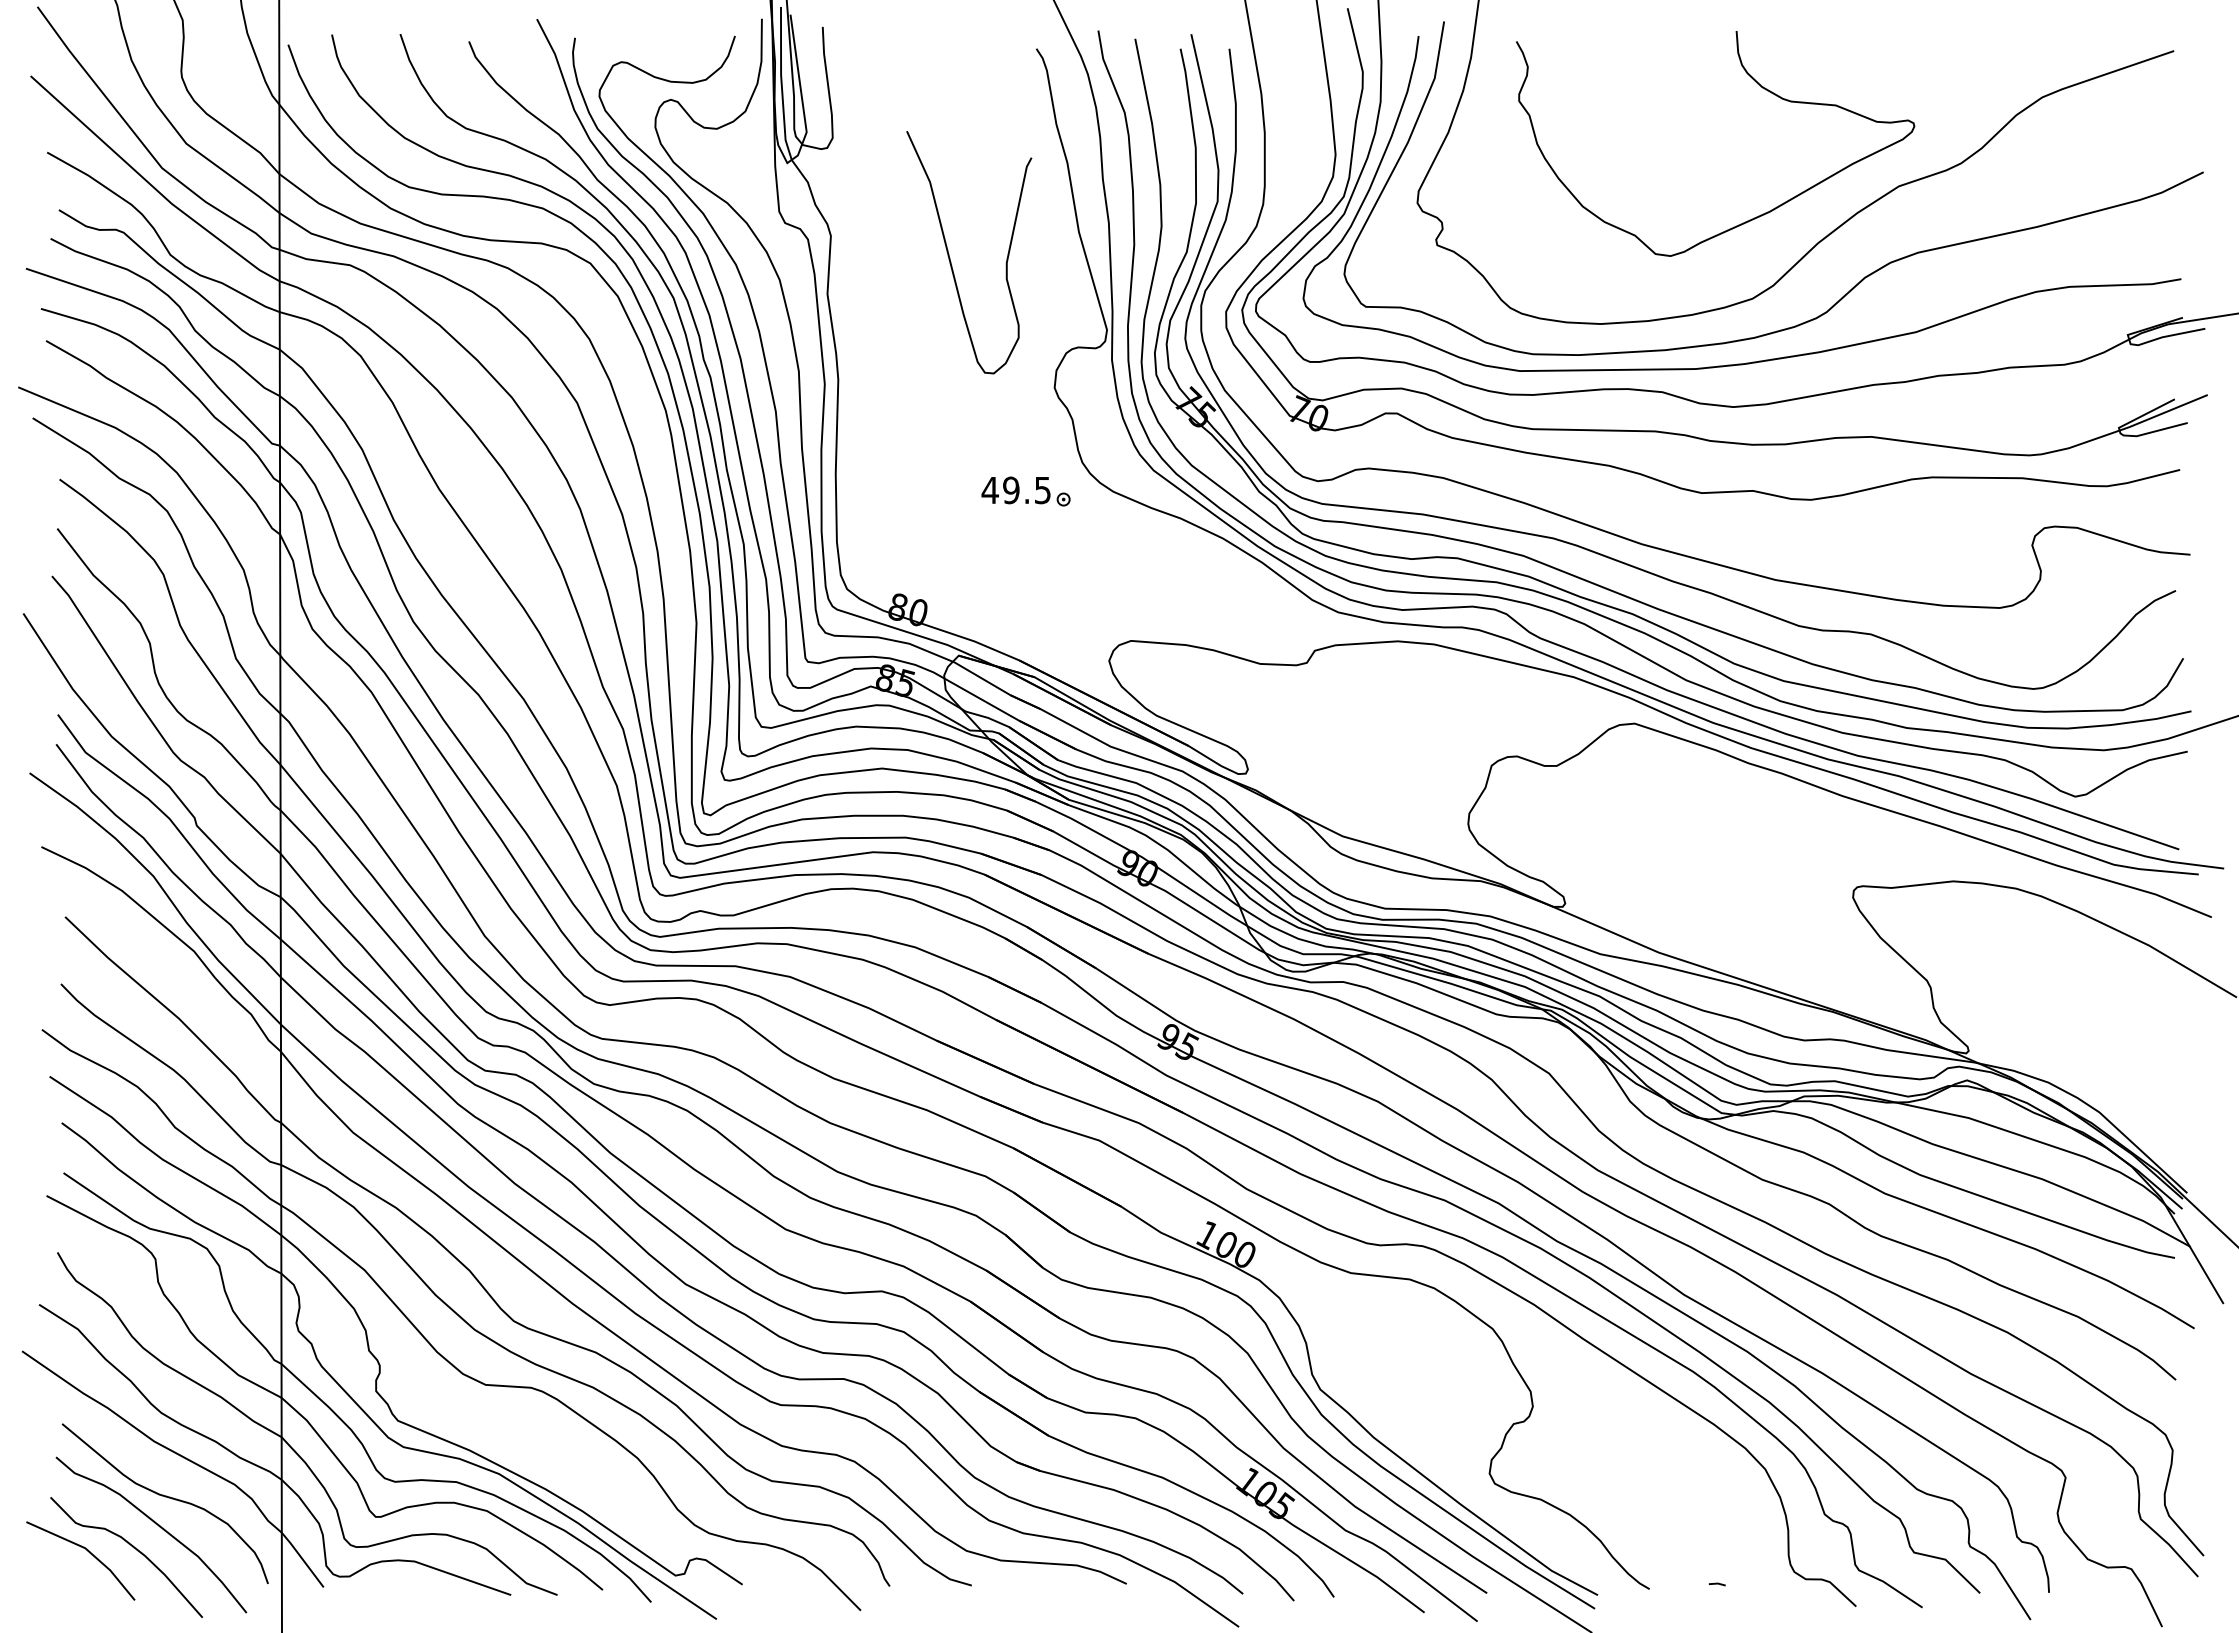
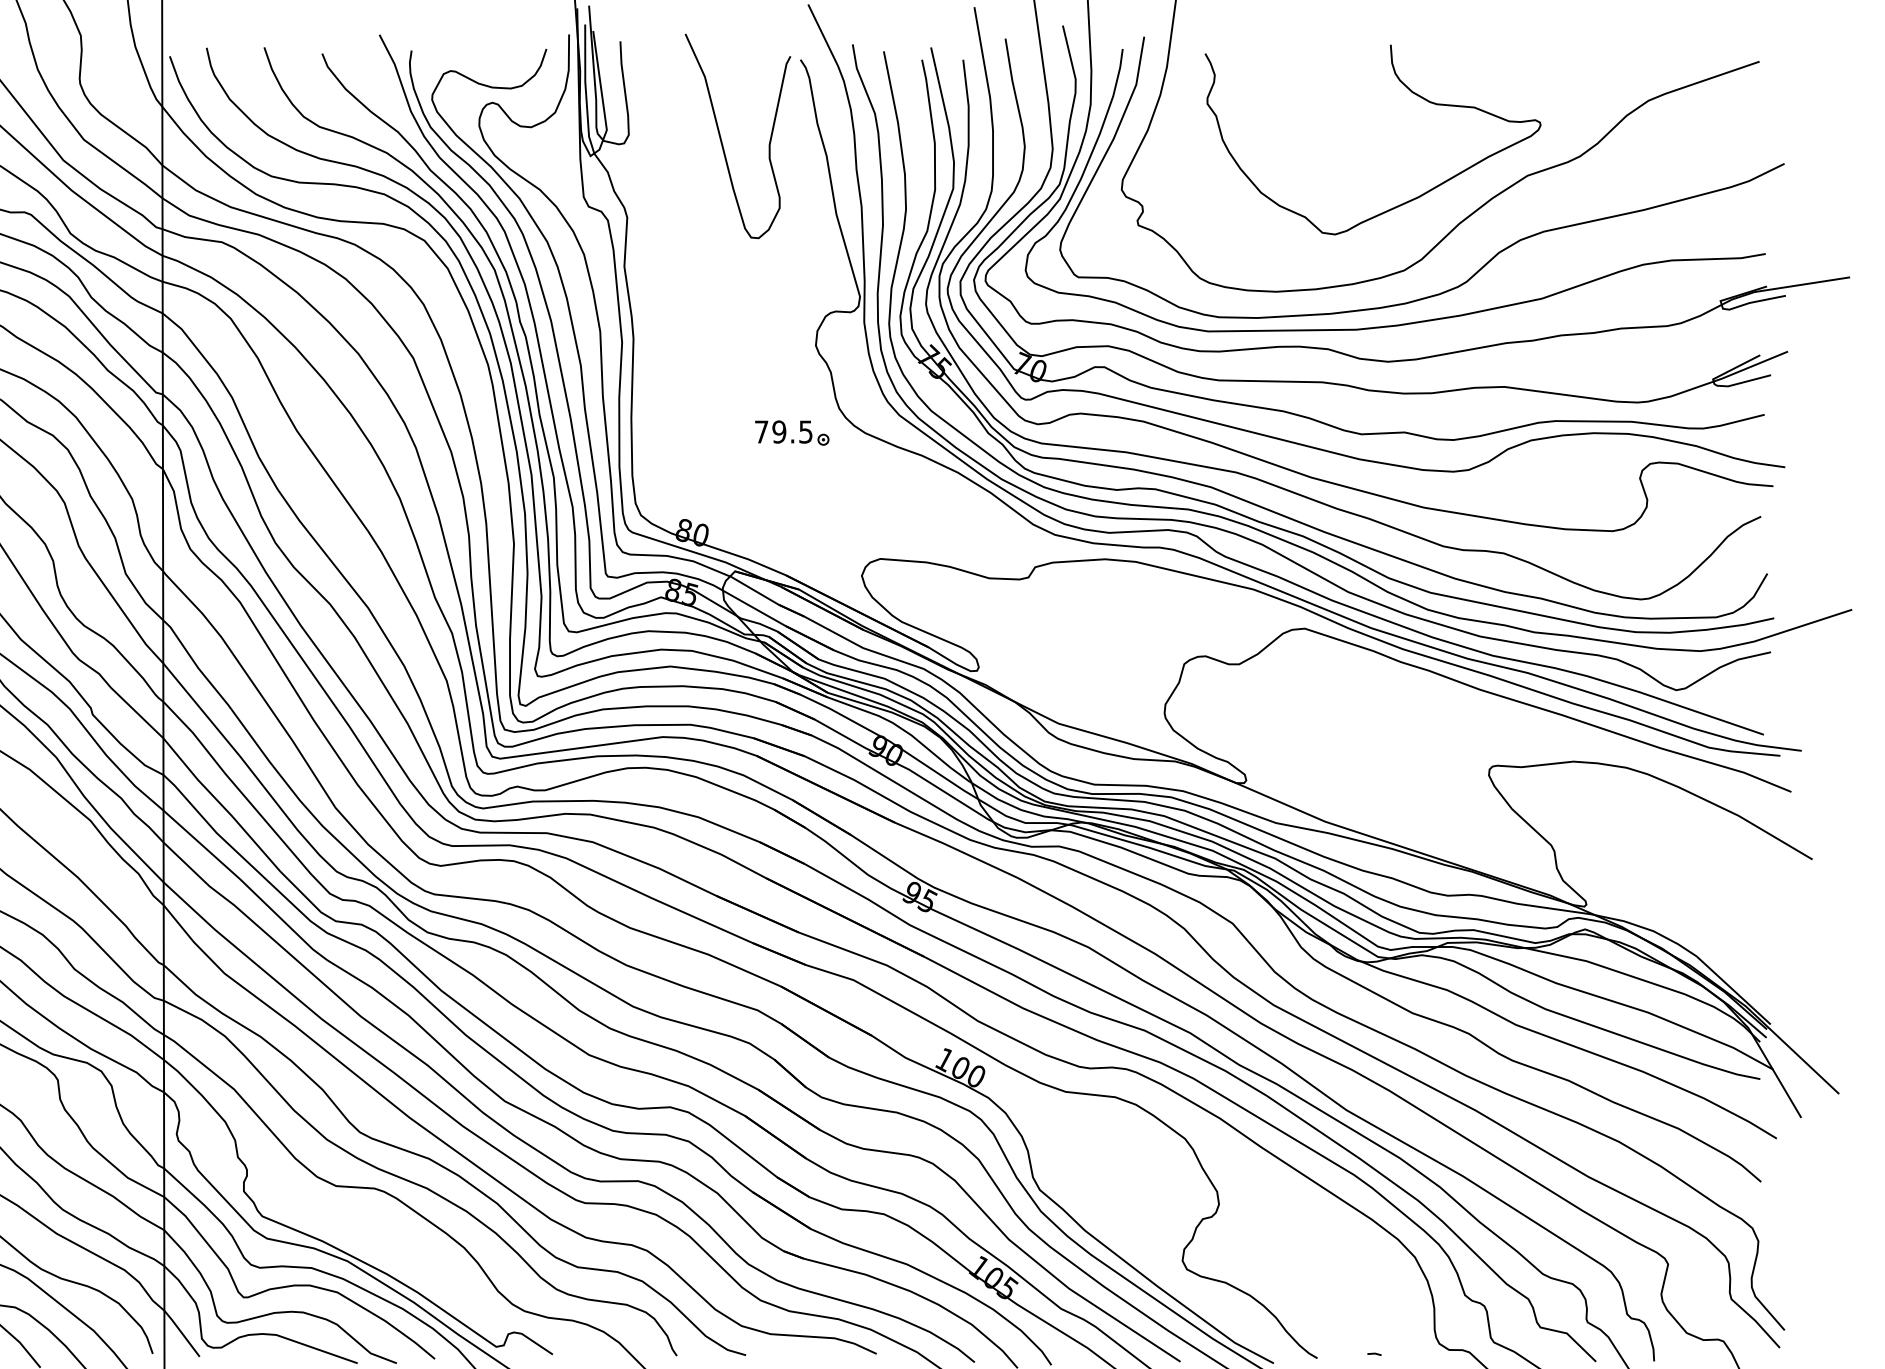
curve: (950, 257) -> (722, 140), moved
text: (989, 490) -> (760, 432), 49.5 -> 79.5
curve: (1651, 509) -> (1319, 448), added

